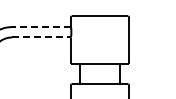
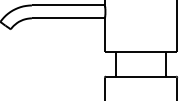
line: (41, 27) -> (68, 6), dashed -> solid
line: (42, 37) -> (69, 18), dashed -> solid

